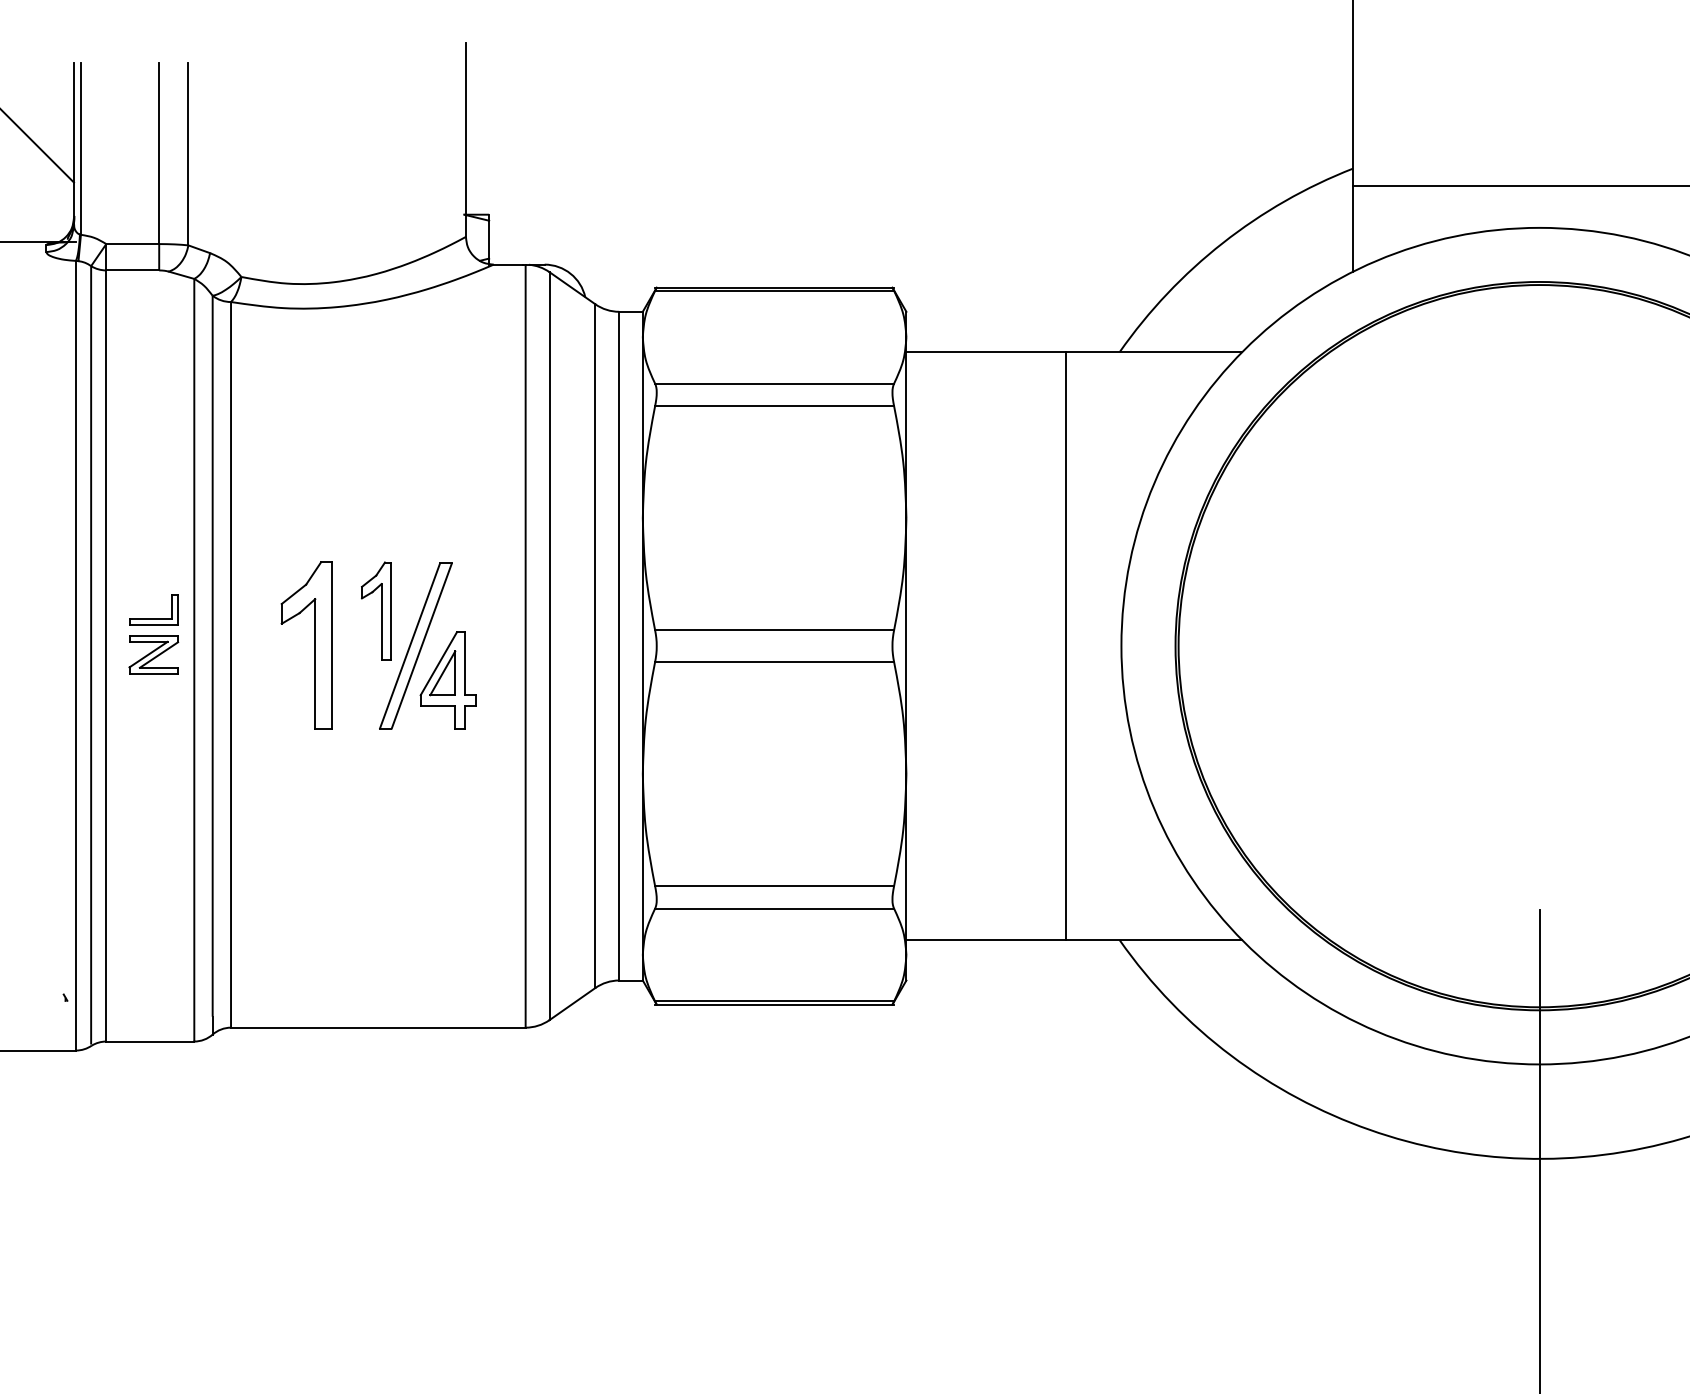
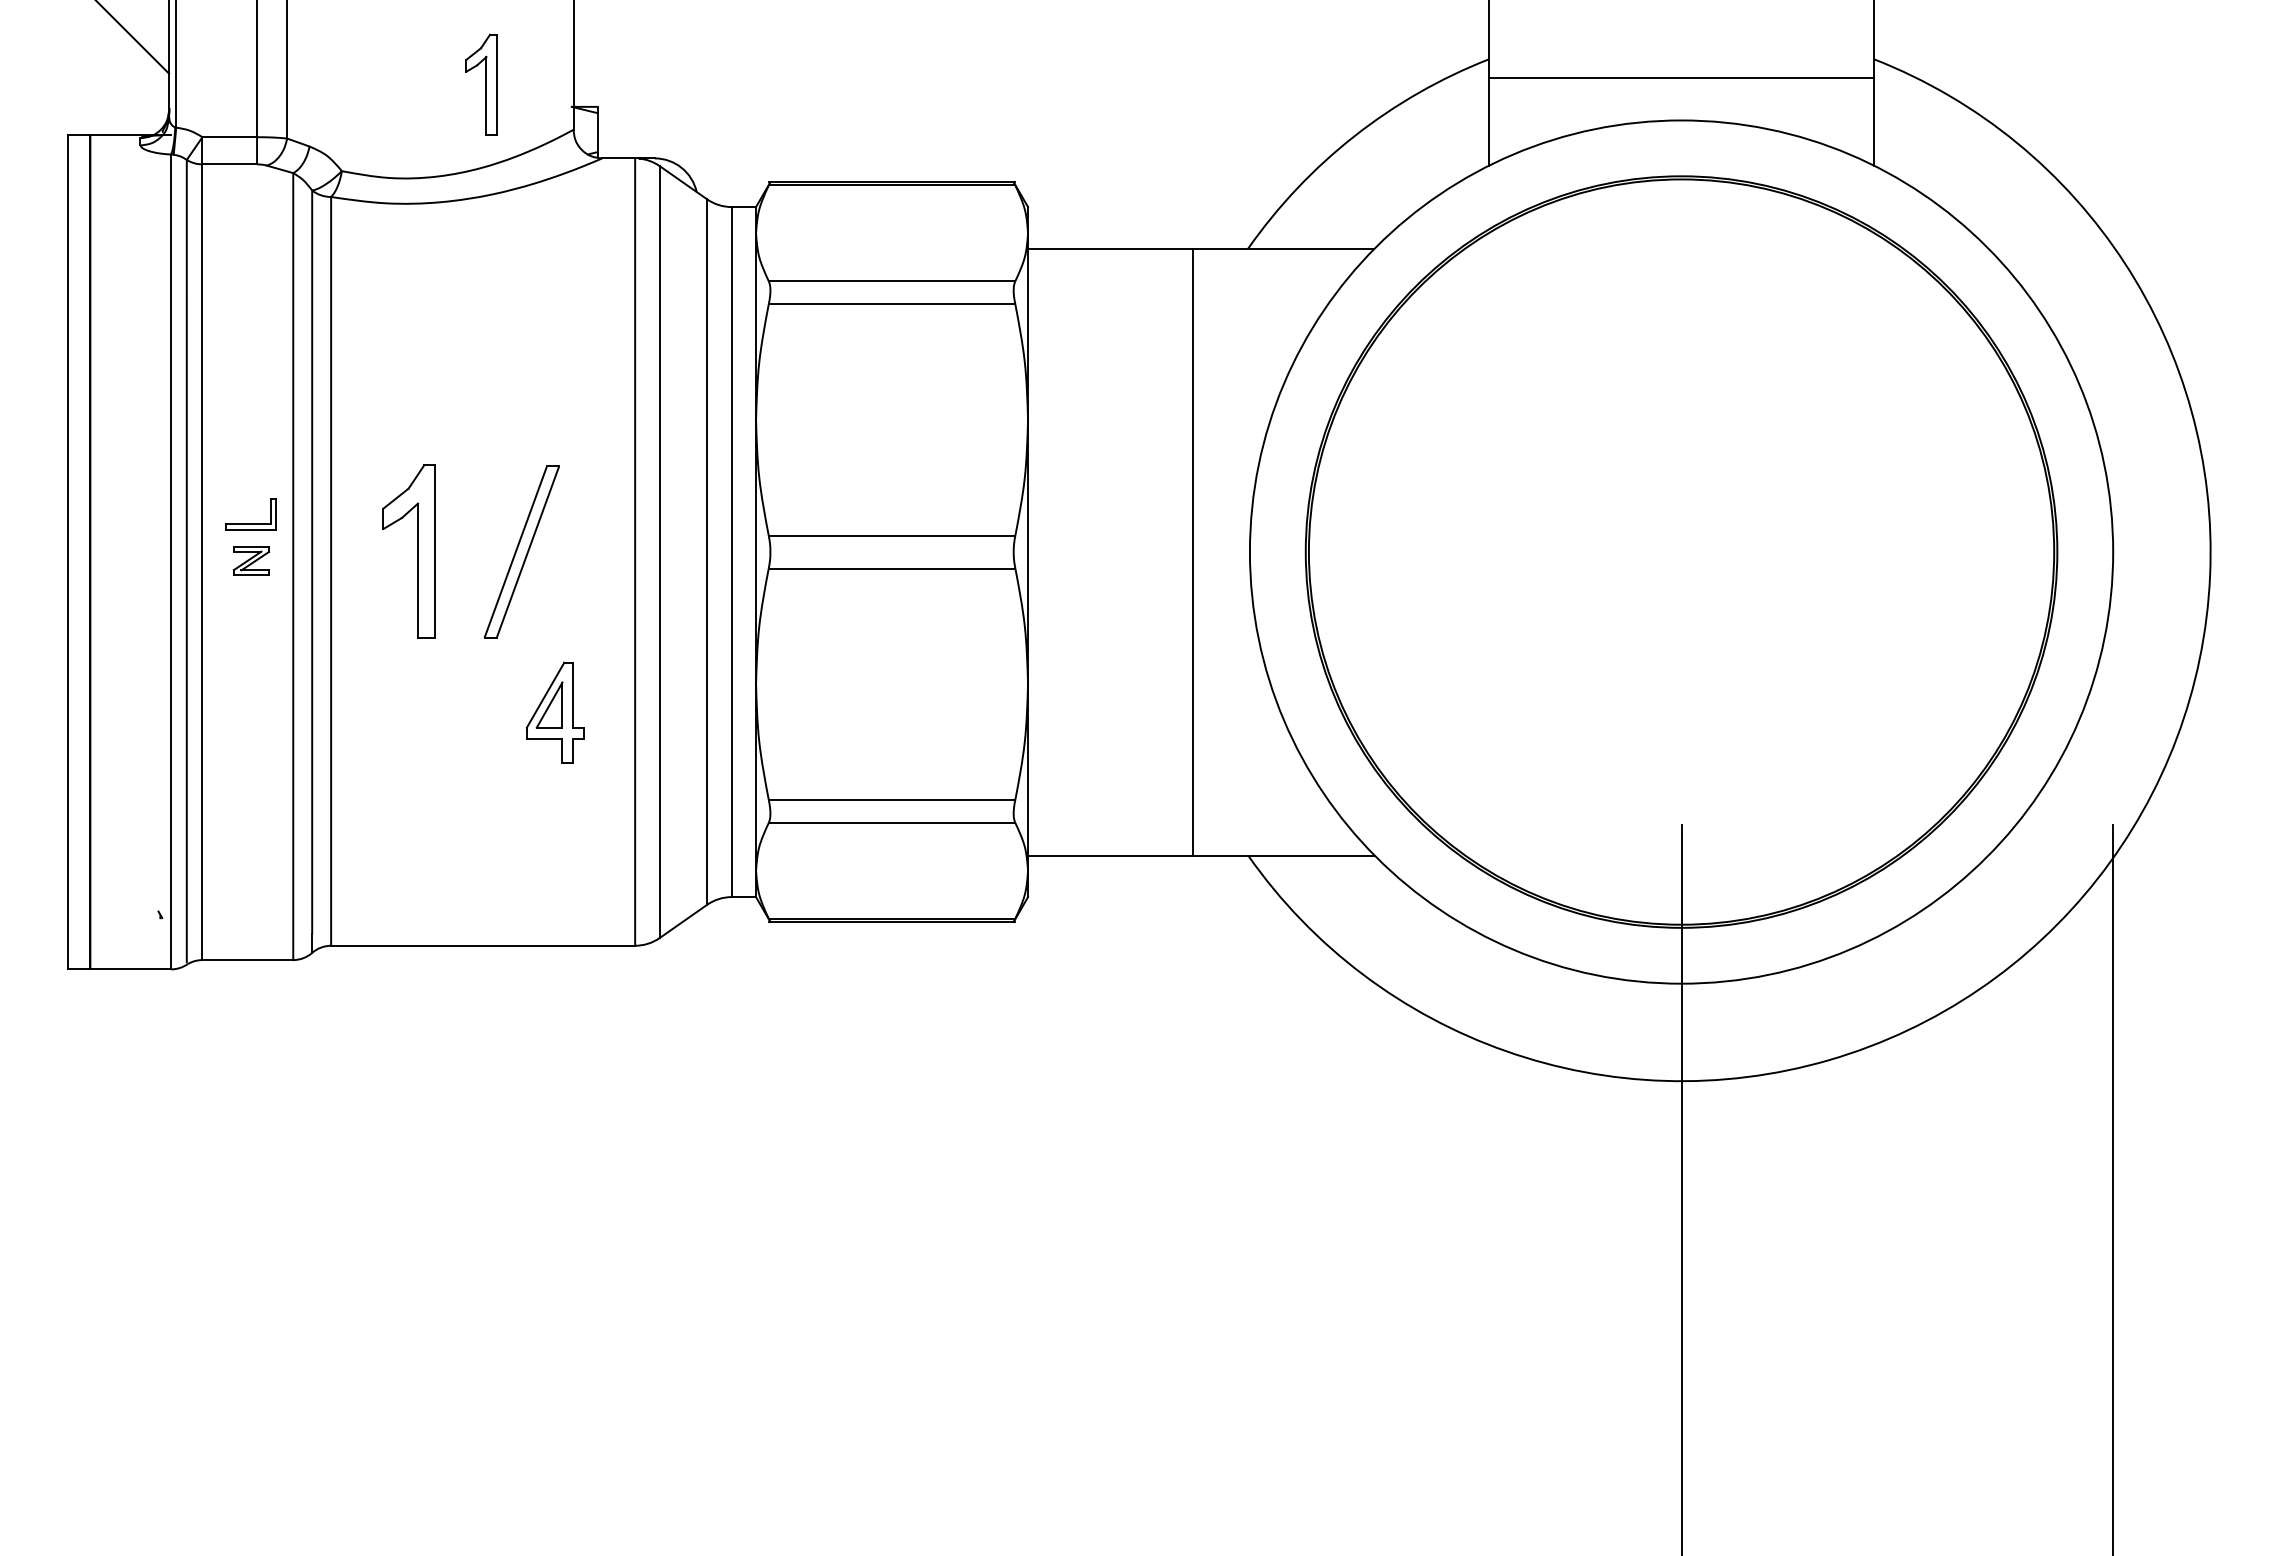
part: (376, 610) -> (481, 84), moved
part: (153, 654) -> (251, 560), size x0.7
part: (447, 680) -> (554, 712), moved

